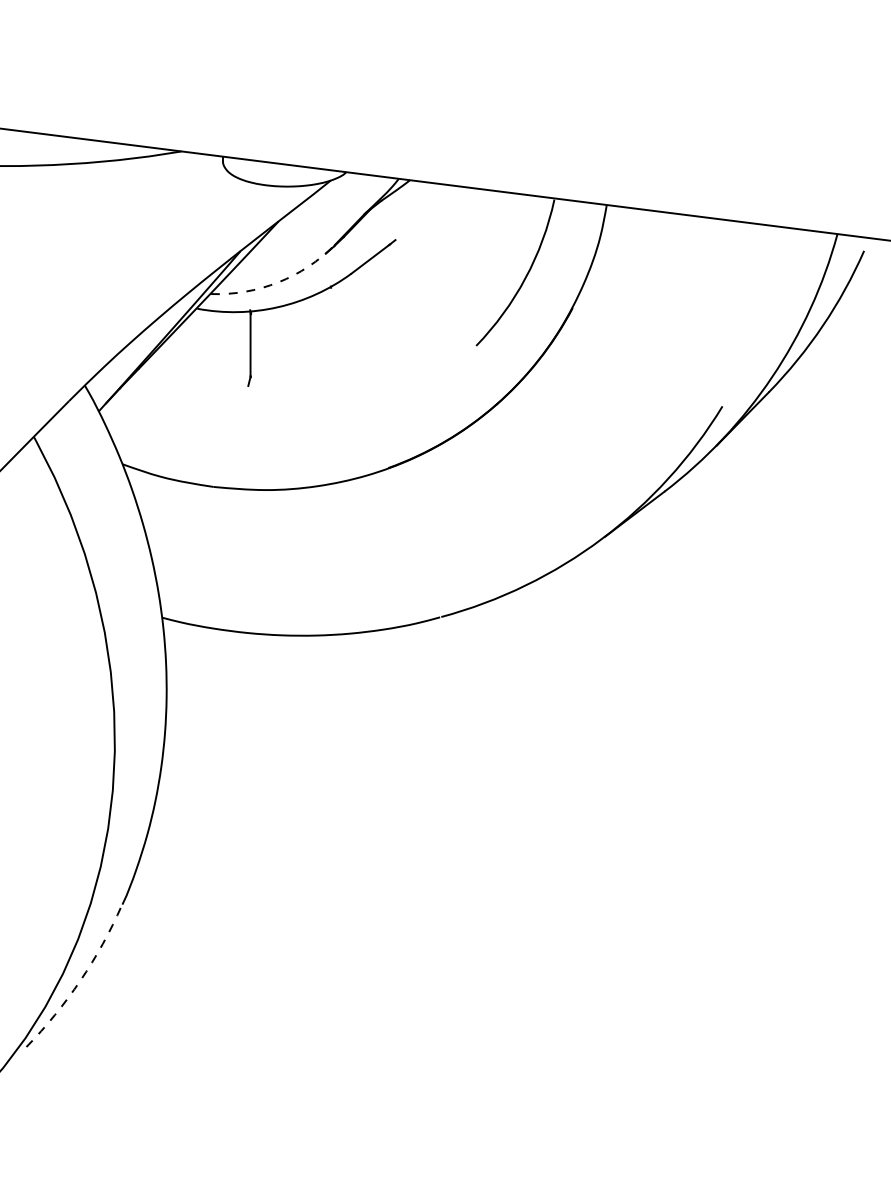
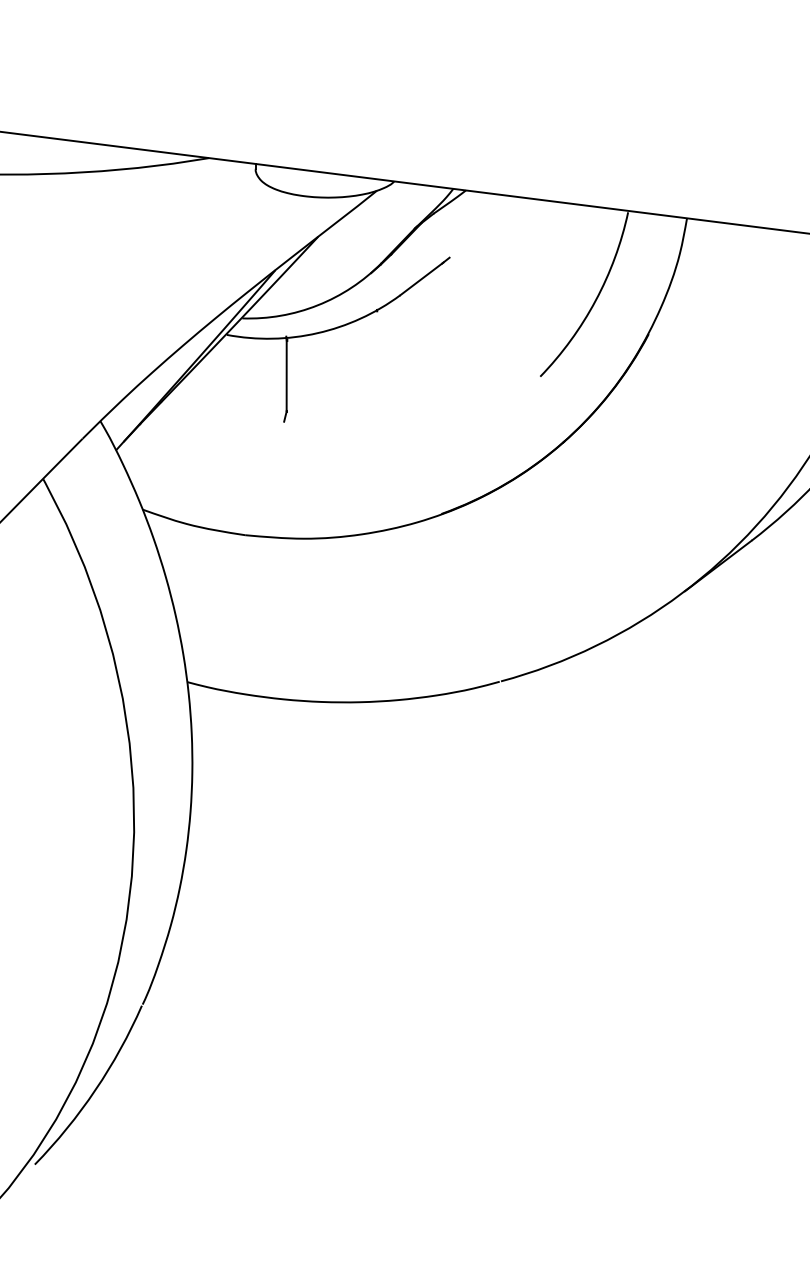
arc: (278, 282) -> (318, 305), dashed -> solid
arc: (80, 980) -> (95, 1089), dashed -> solid

